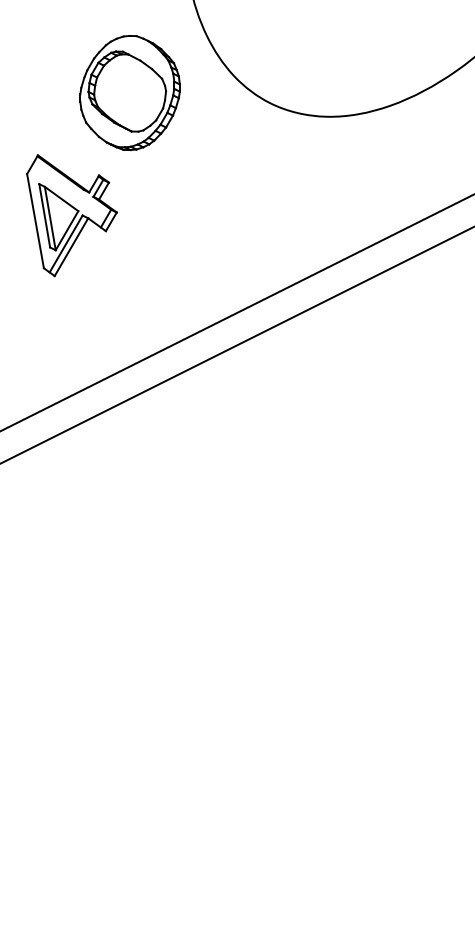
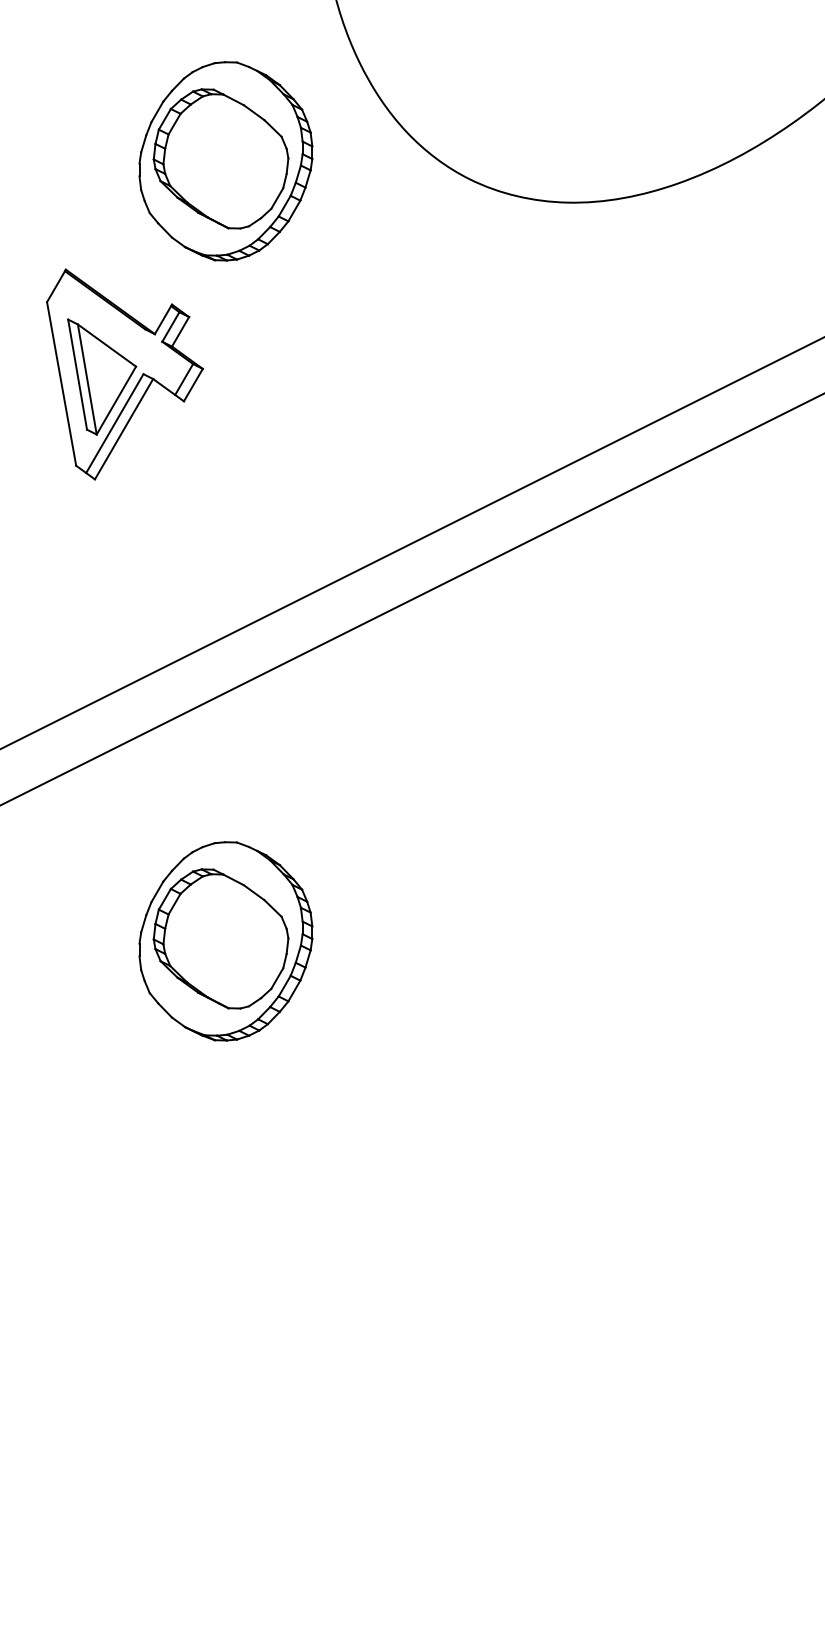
part: (129, 542) -> (224, 942), added

